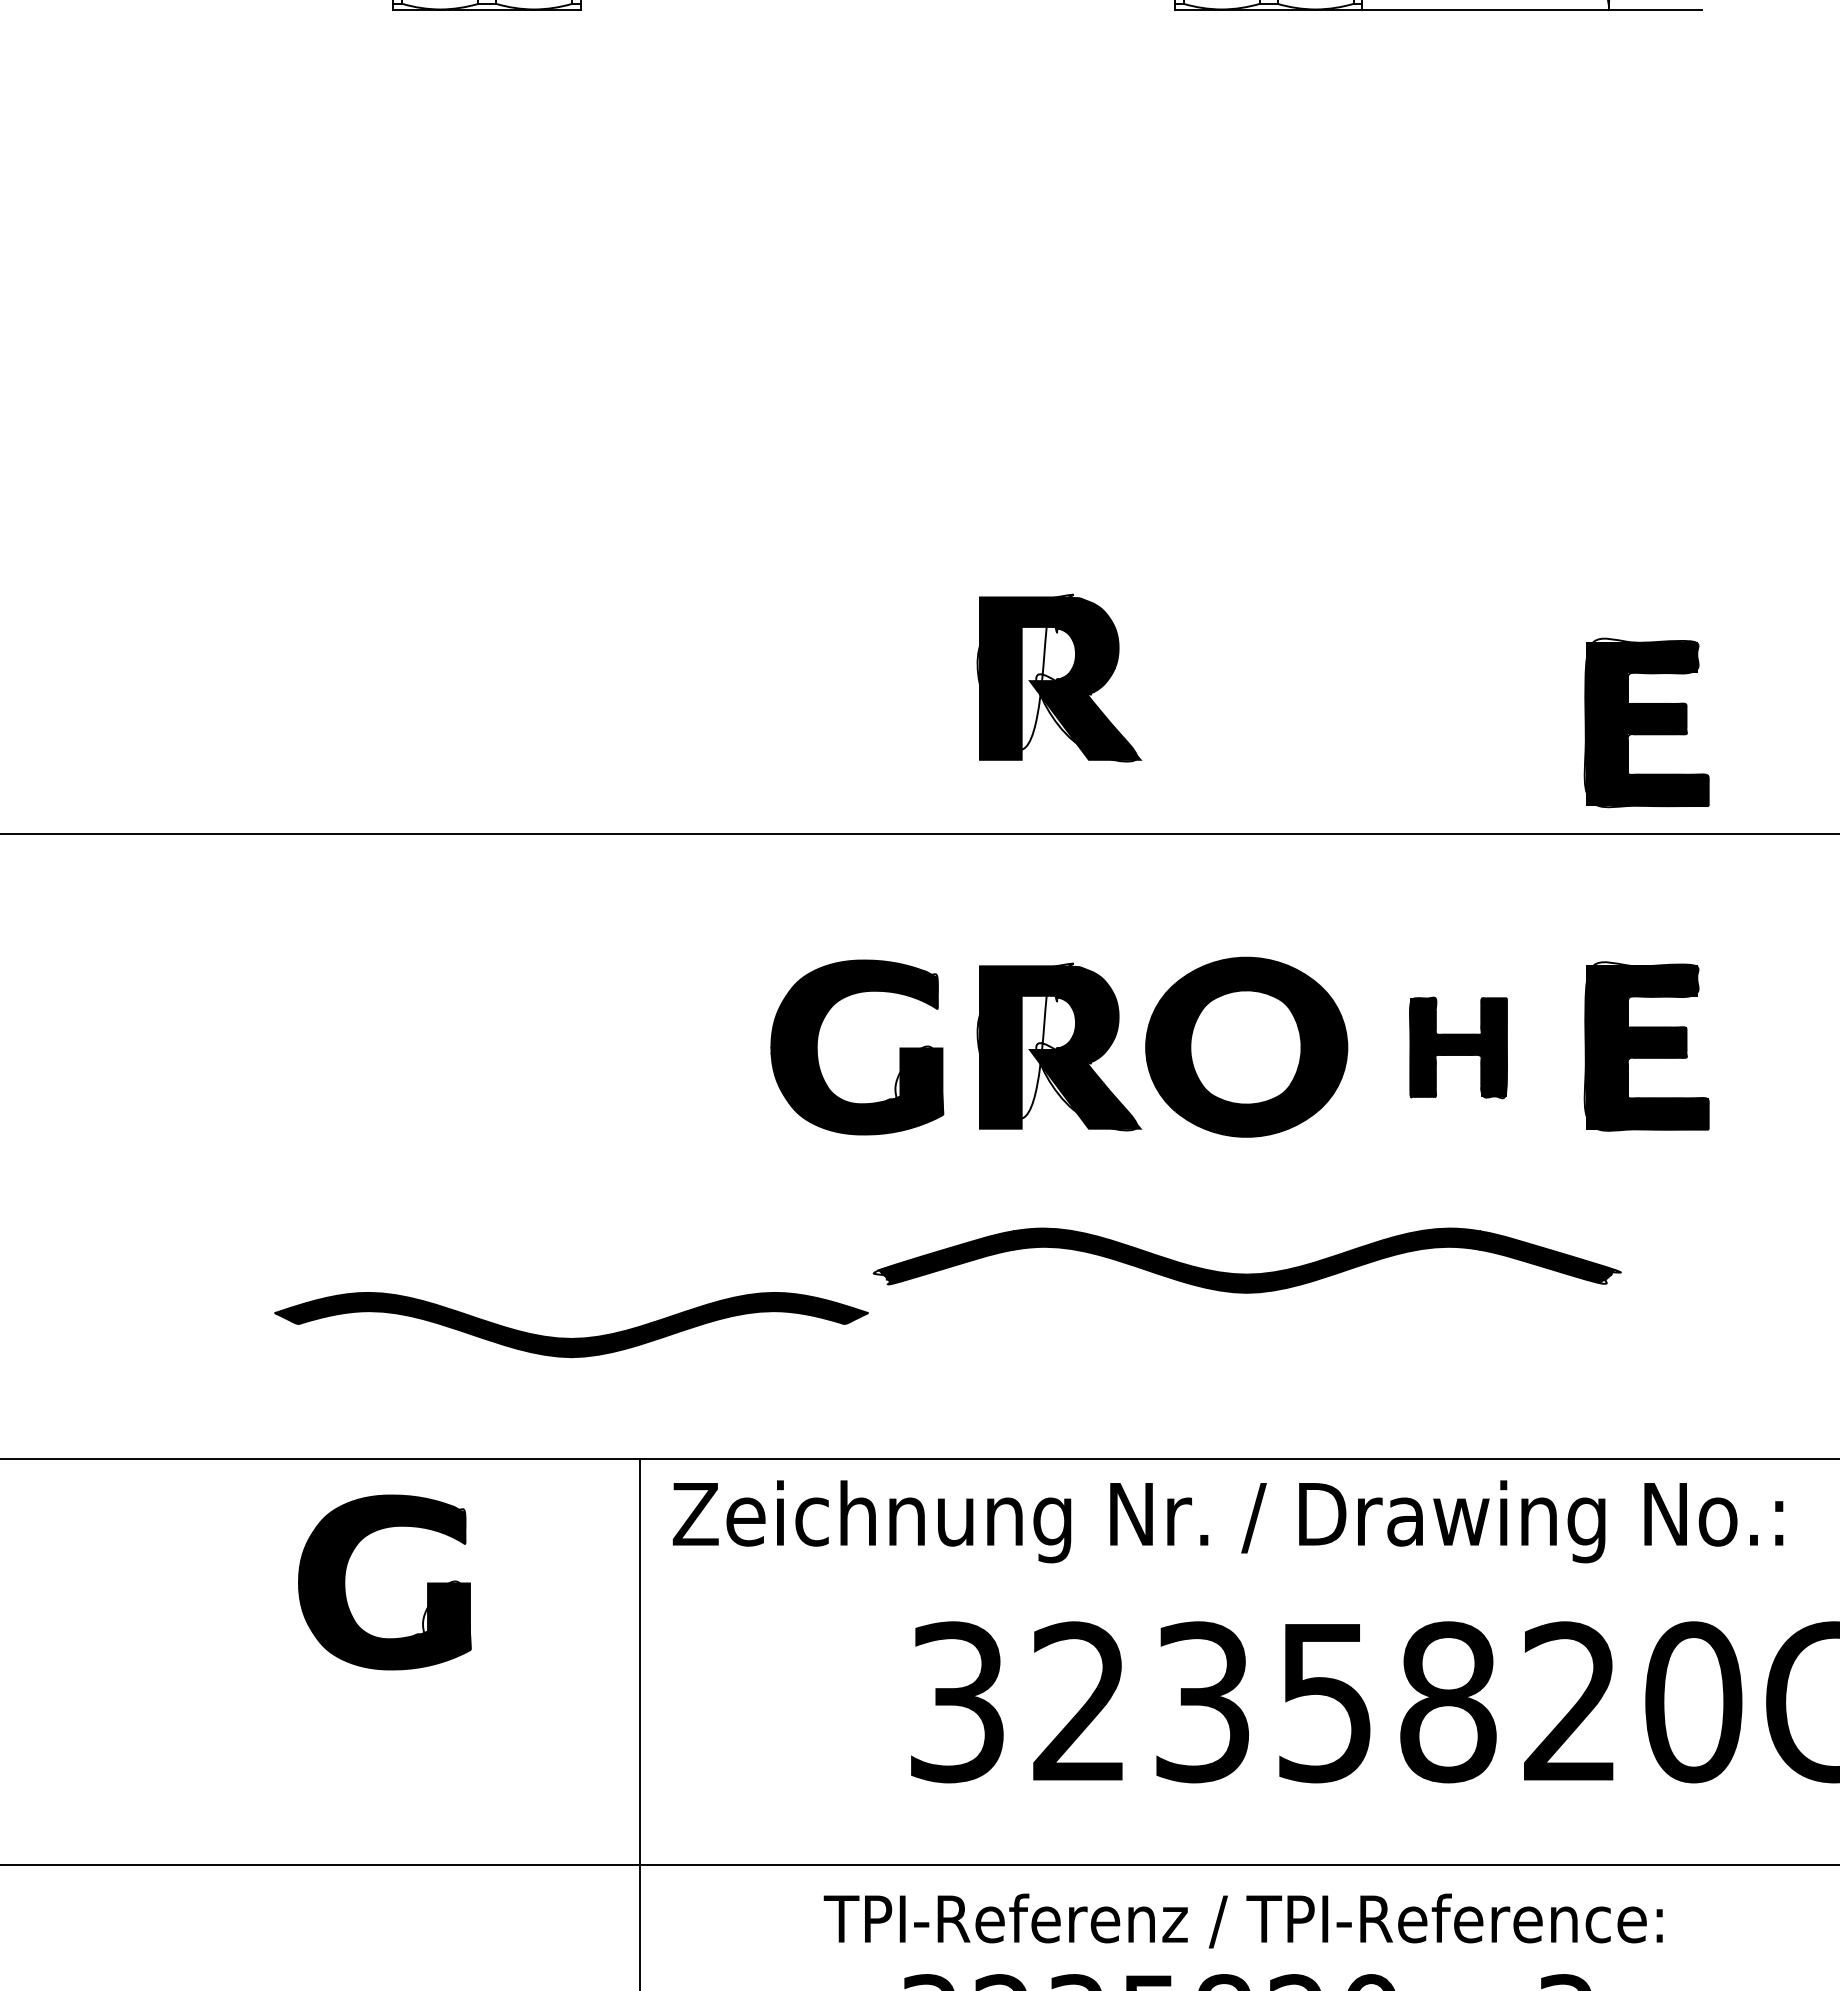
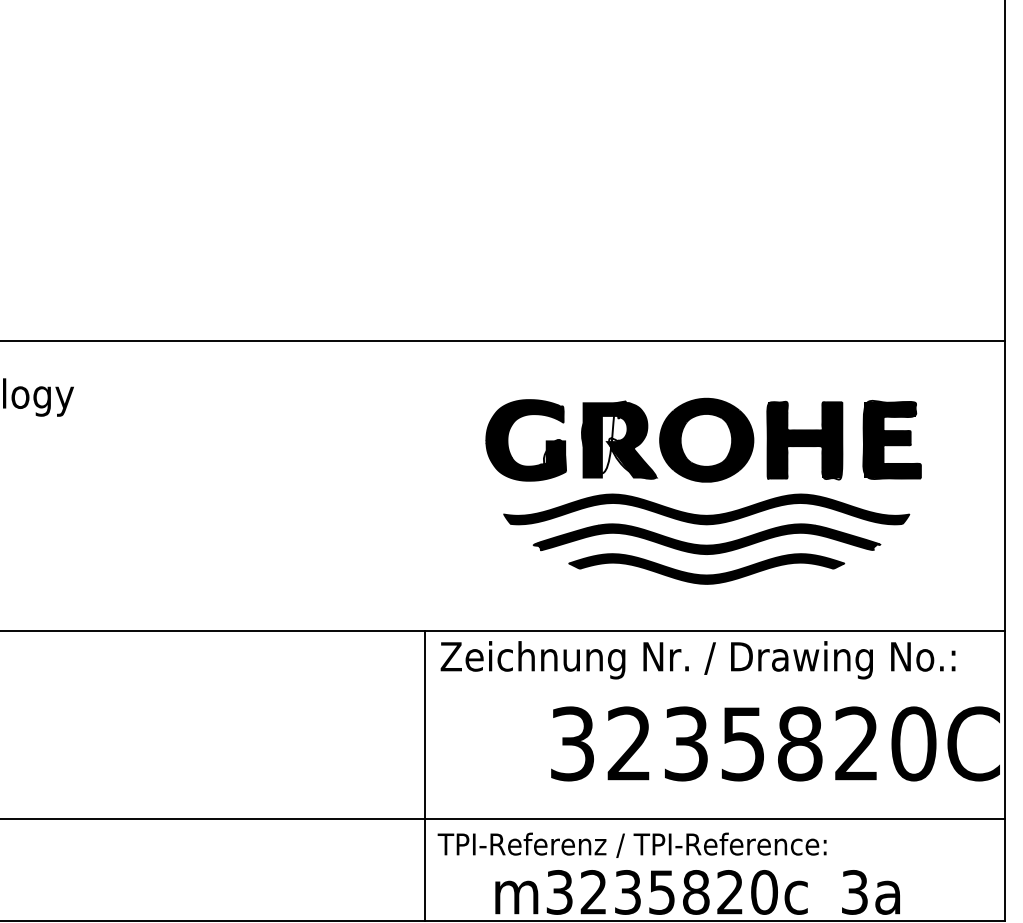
part: (1058, 676) -> (619, 268), removed
part: (1645, 721) -> (891, 289), removed
part: (1457, 1047) -> (804, 440), size x1.67
part: (1246, 1196) -> (706, 509), added
part: (571, 1323) -> (706, 568), moved
part: (346, 1582) -> (289, 688), removed
text: (1241, 1919) -> (631, 844), moved

